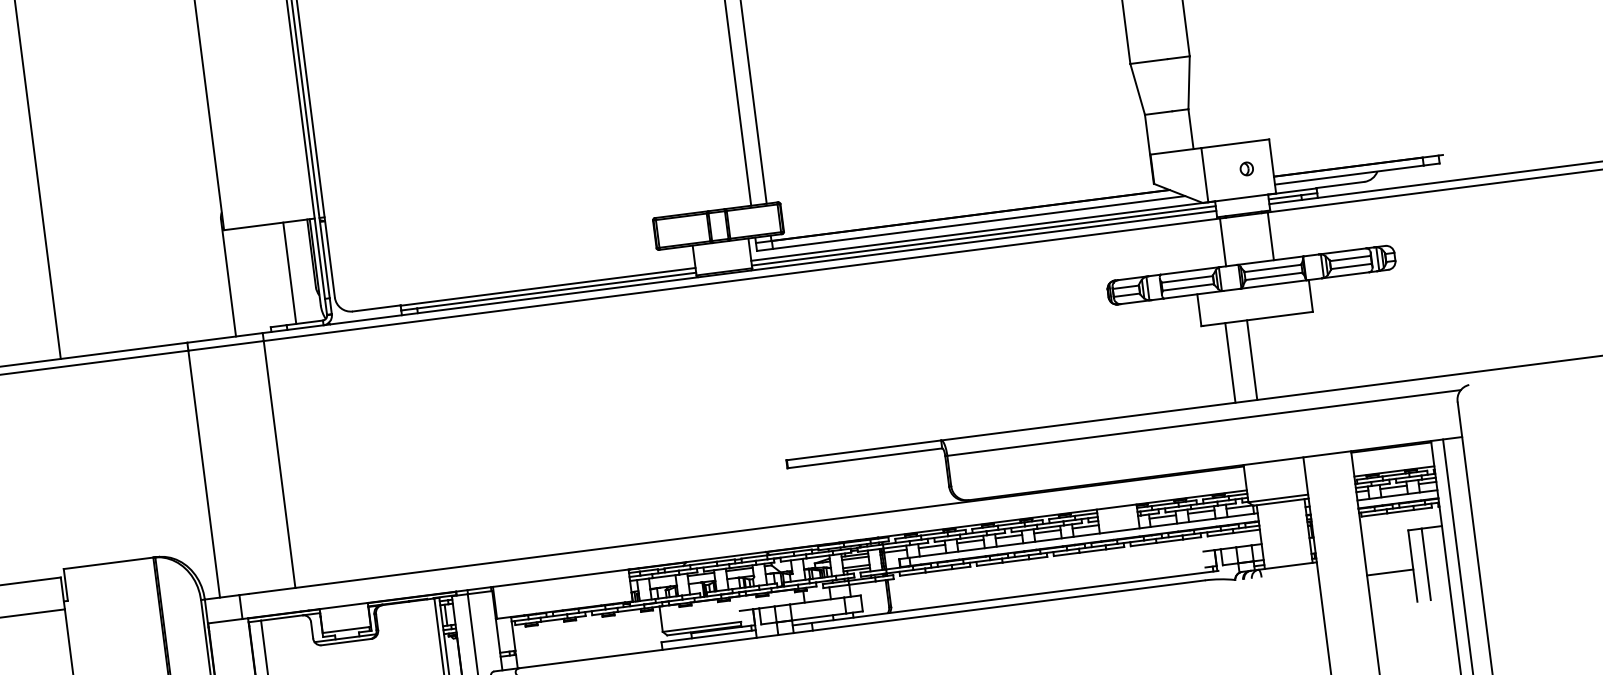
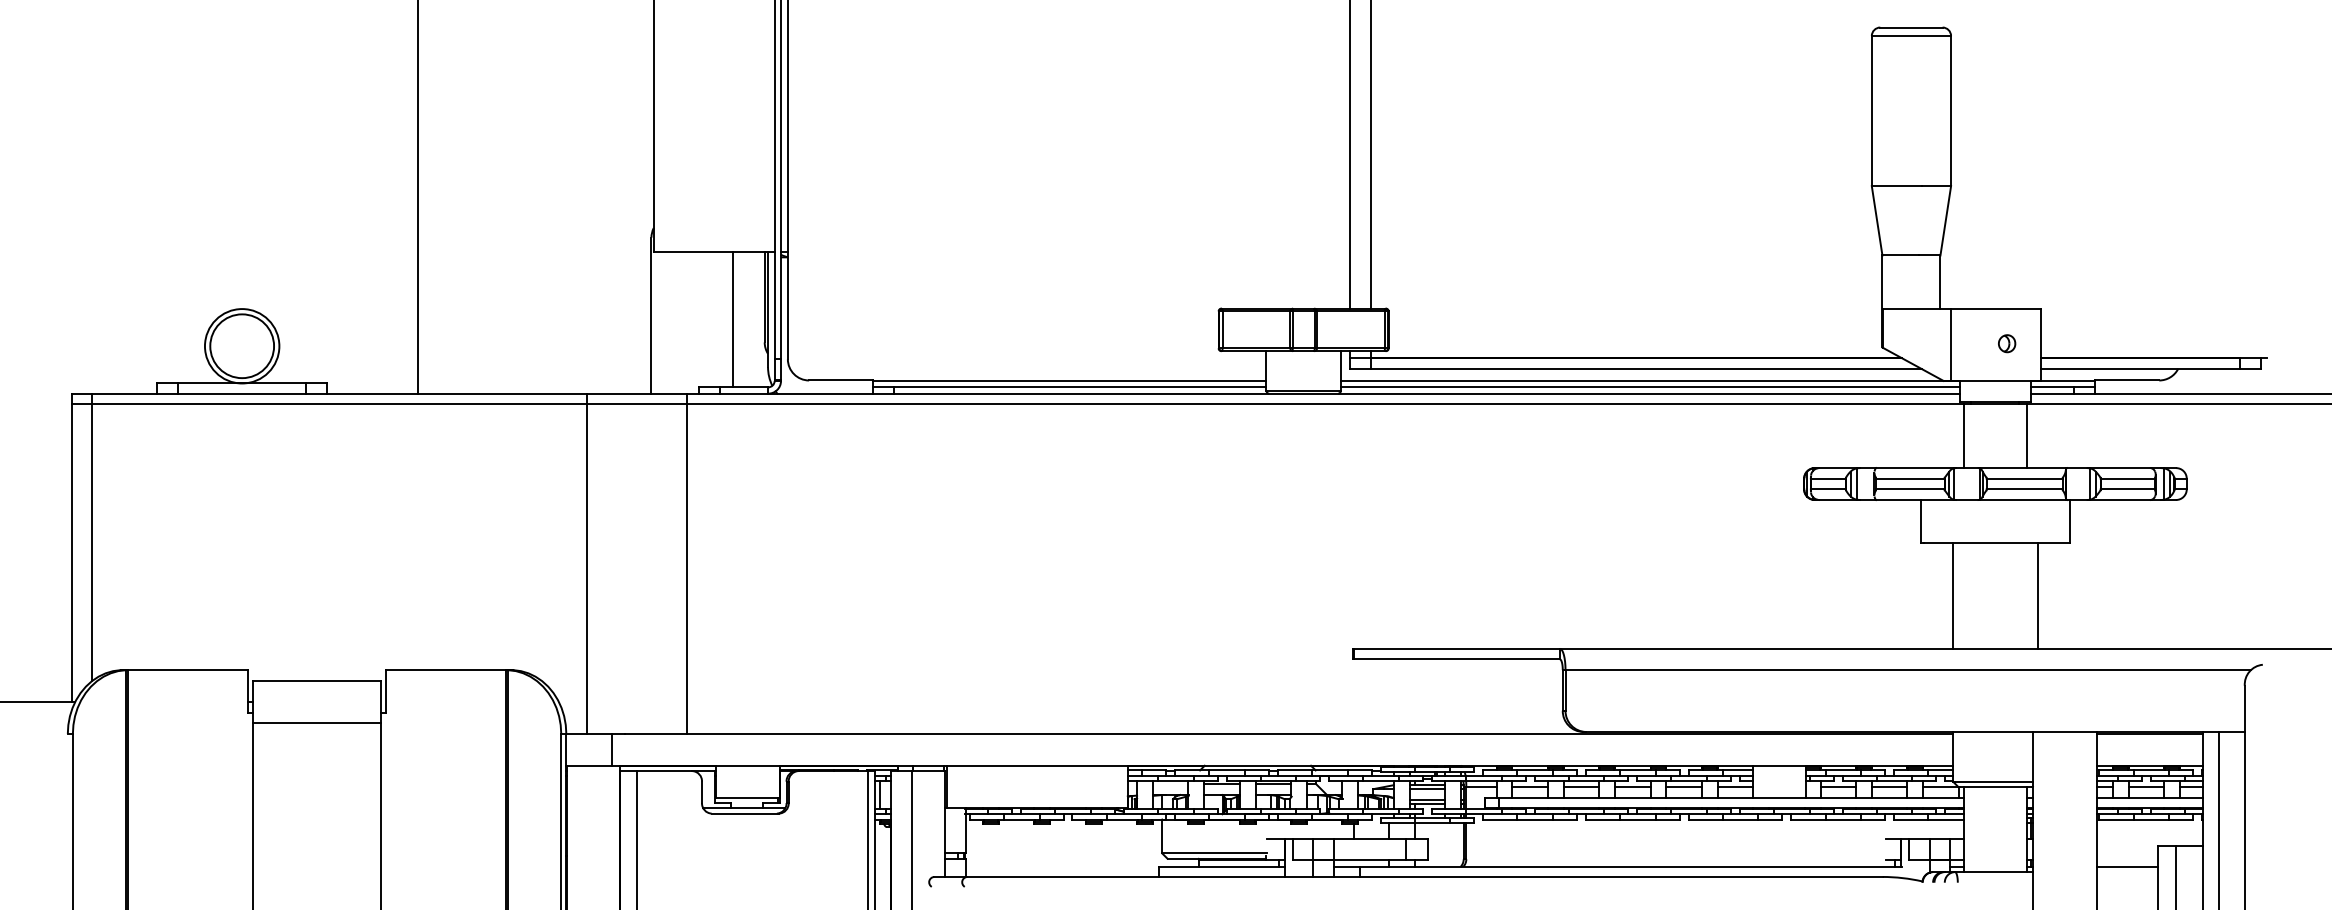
line: (1251, 360) -> (2037, 595), moved
line: (1390, 572) -> (2127, 866), moved

